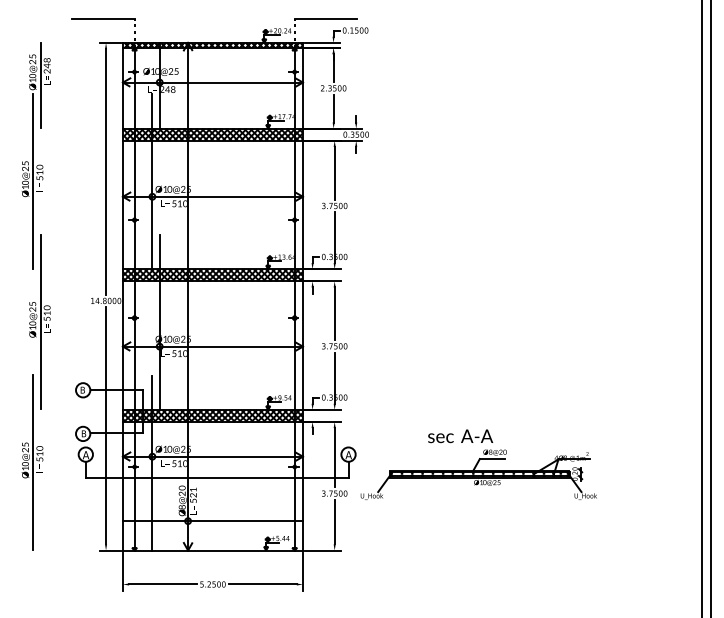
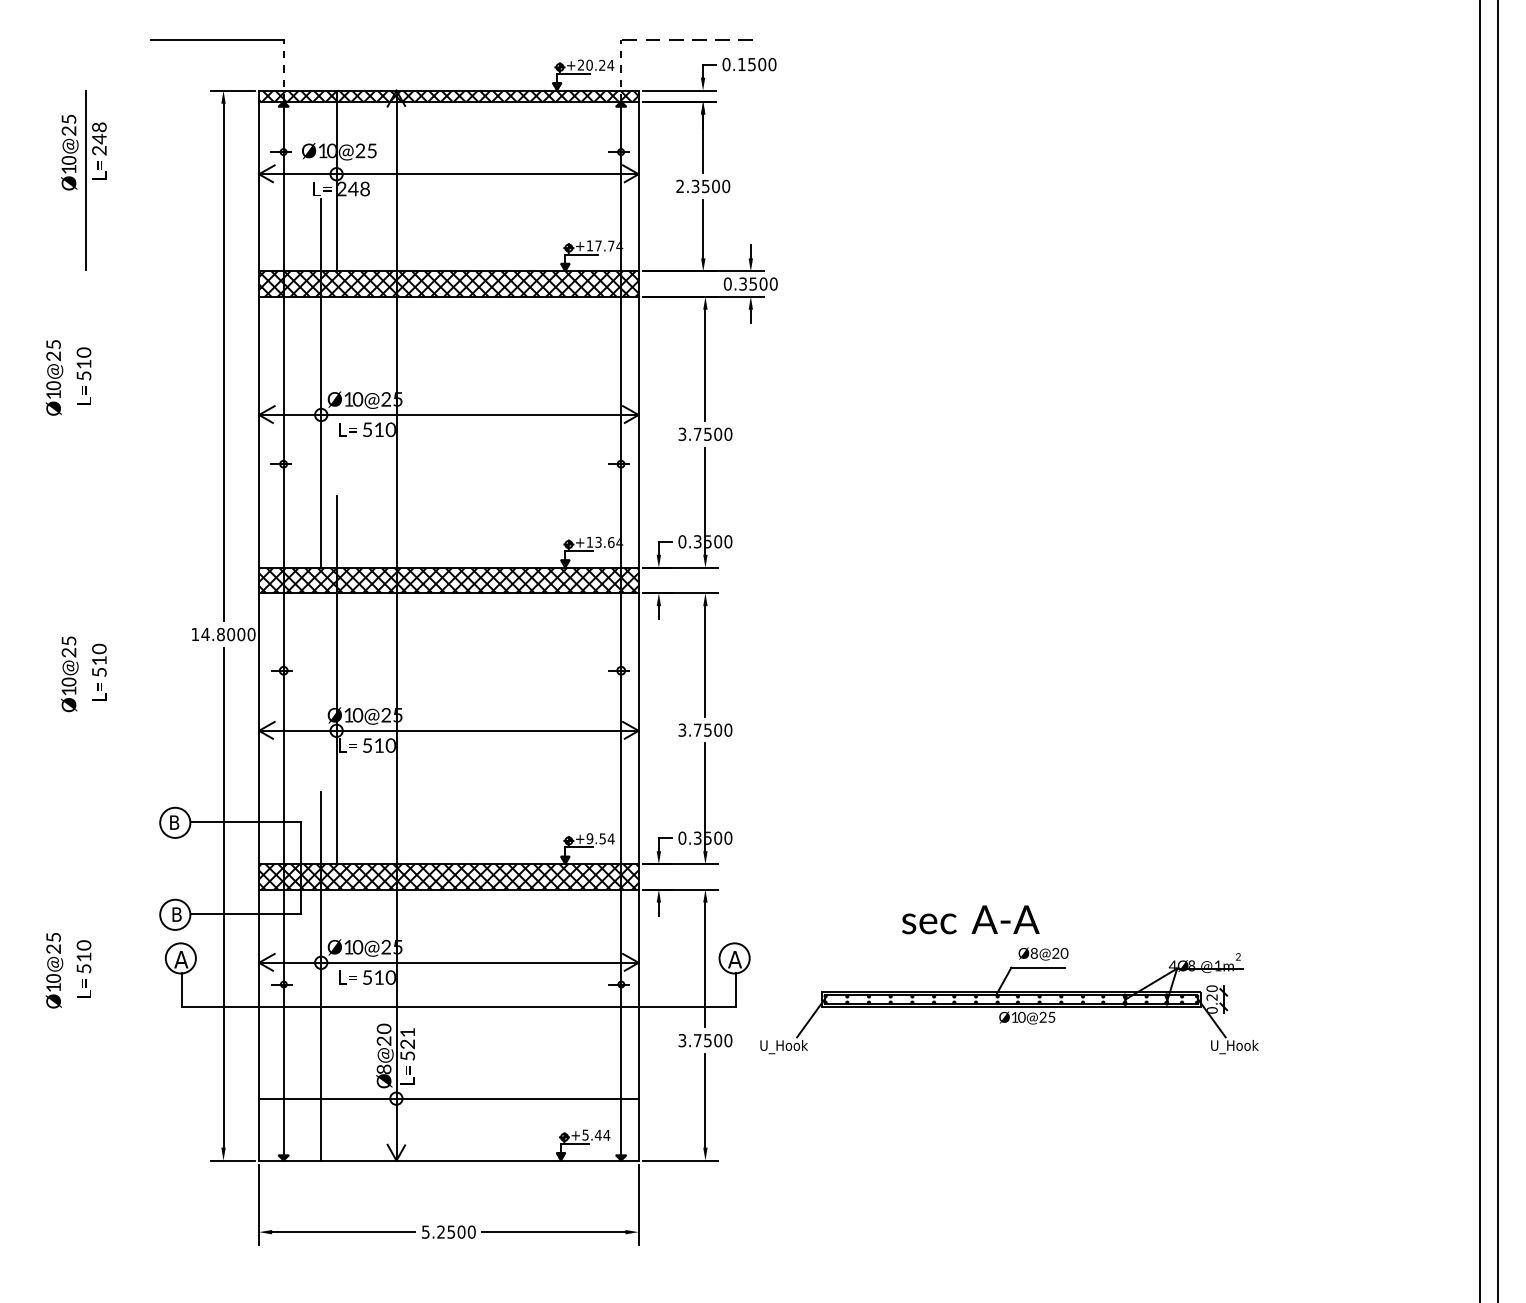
line: (325, 18) -> (686, 39), solid -> dashed
line: (33, 180) -> (70, 380), removed
line: (40, 321) -> (85, 677), removed
line: (33, 462) -> (70, 975), removed

